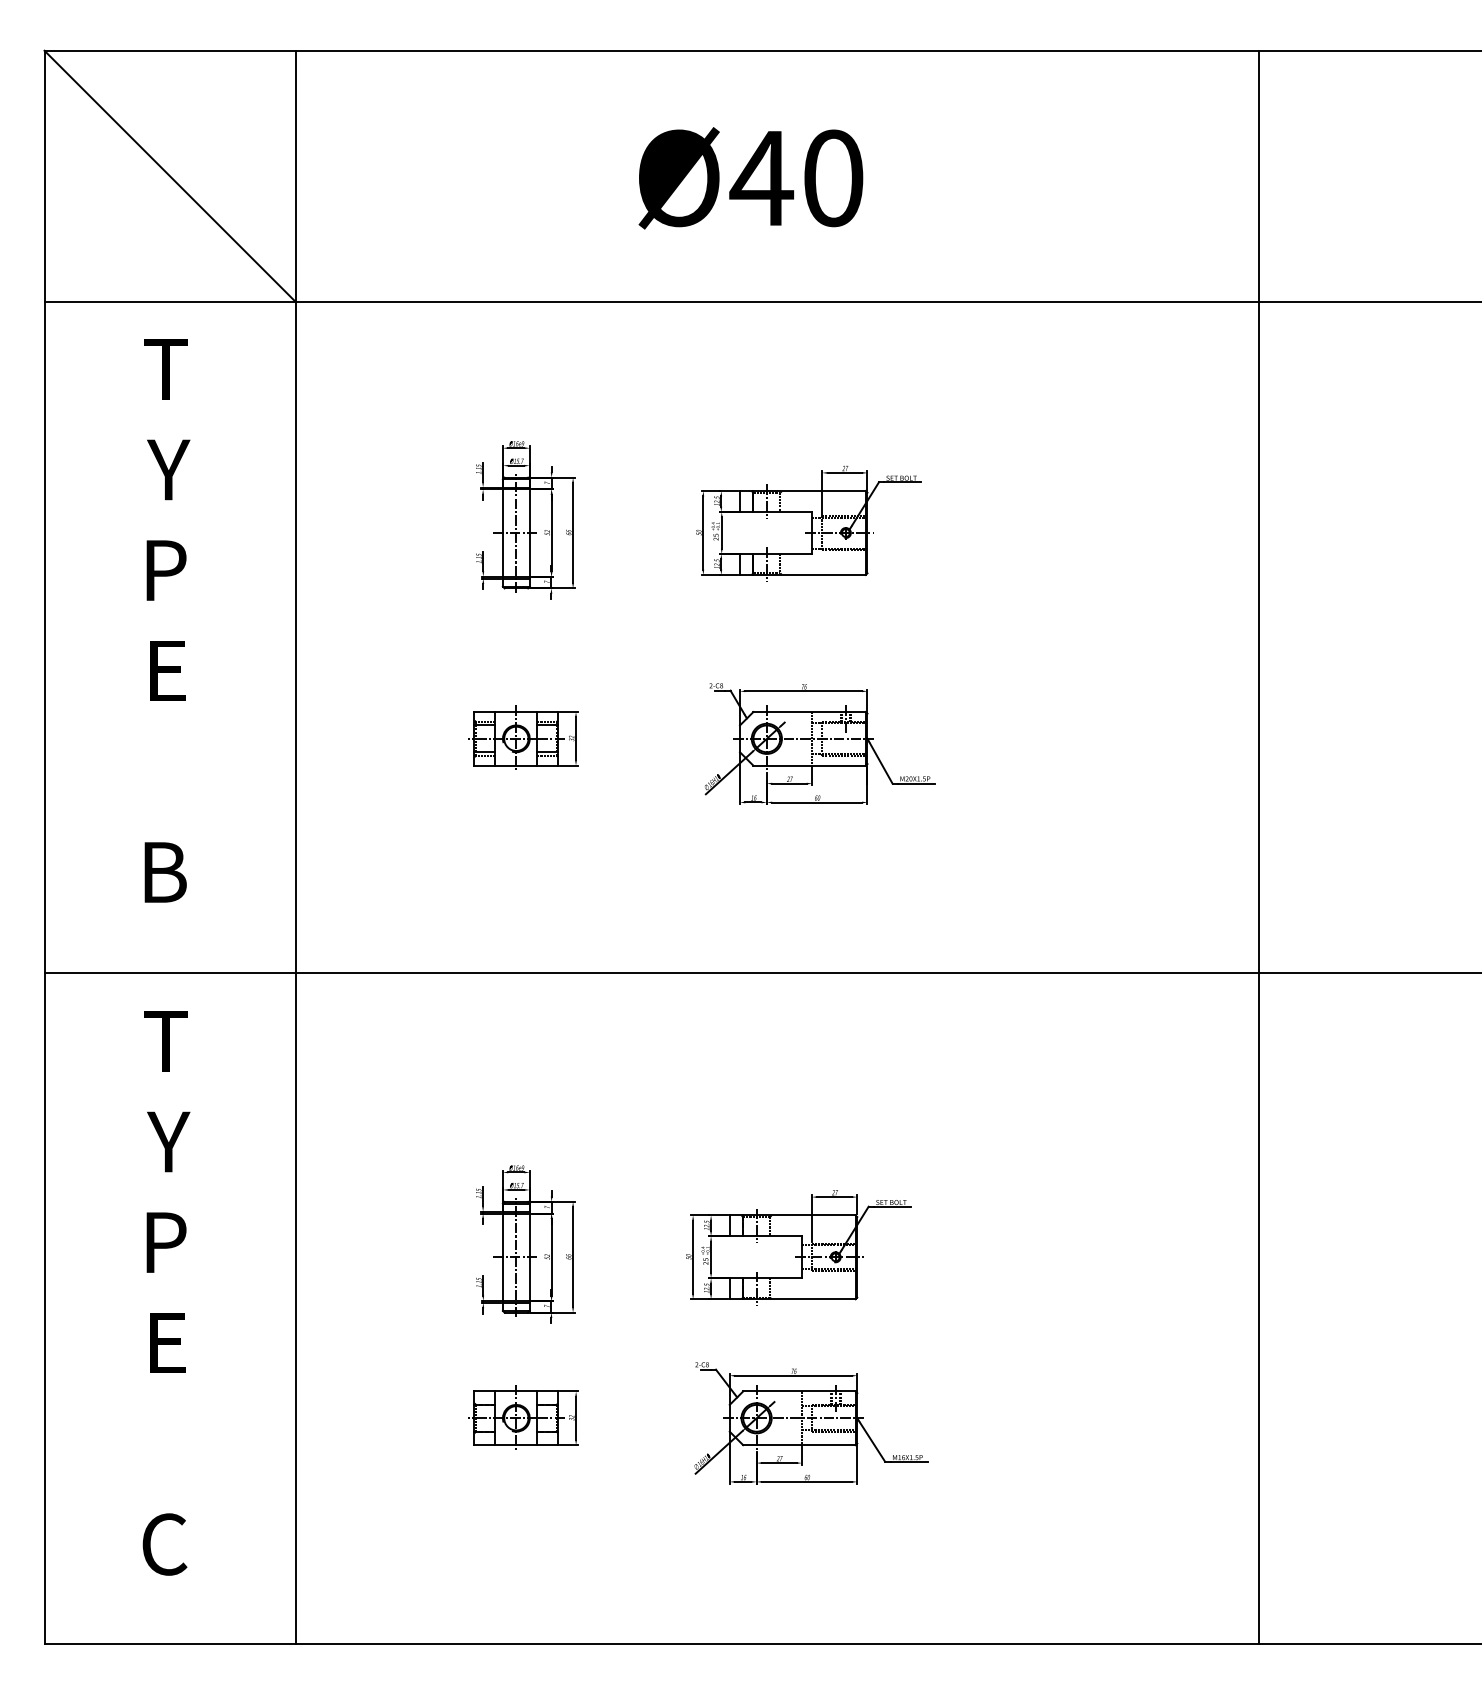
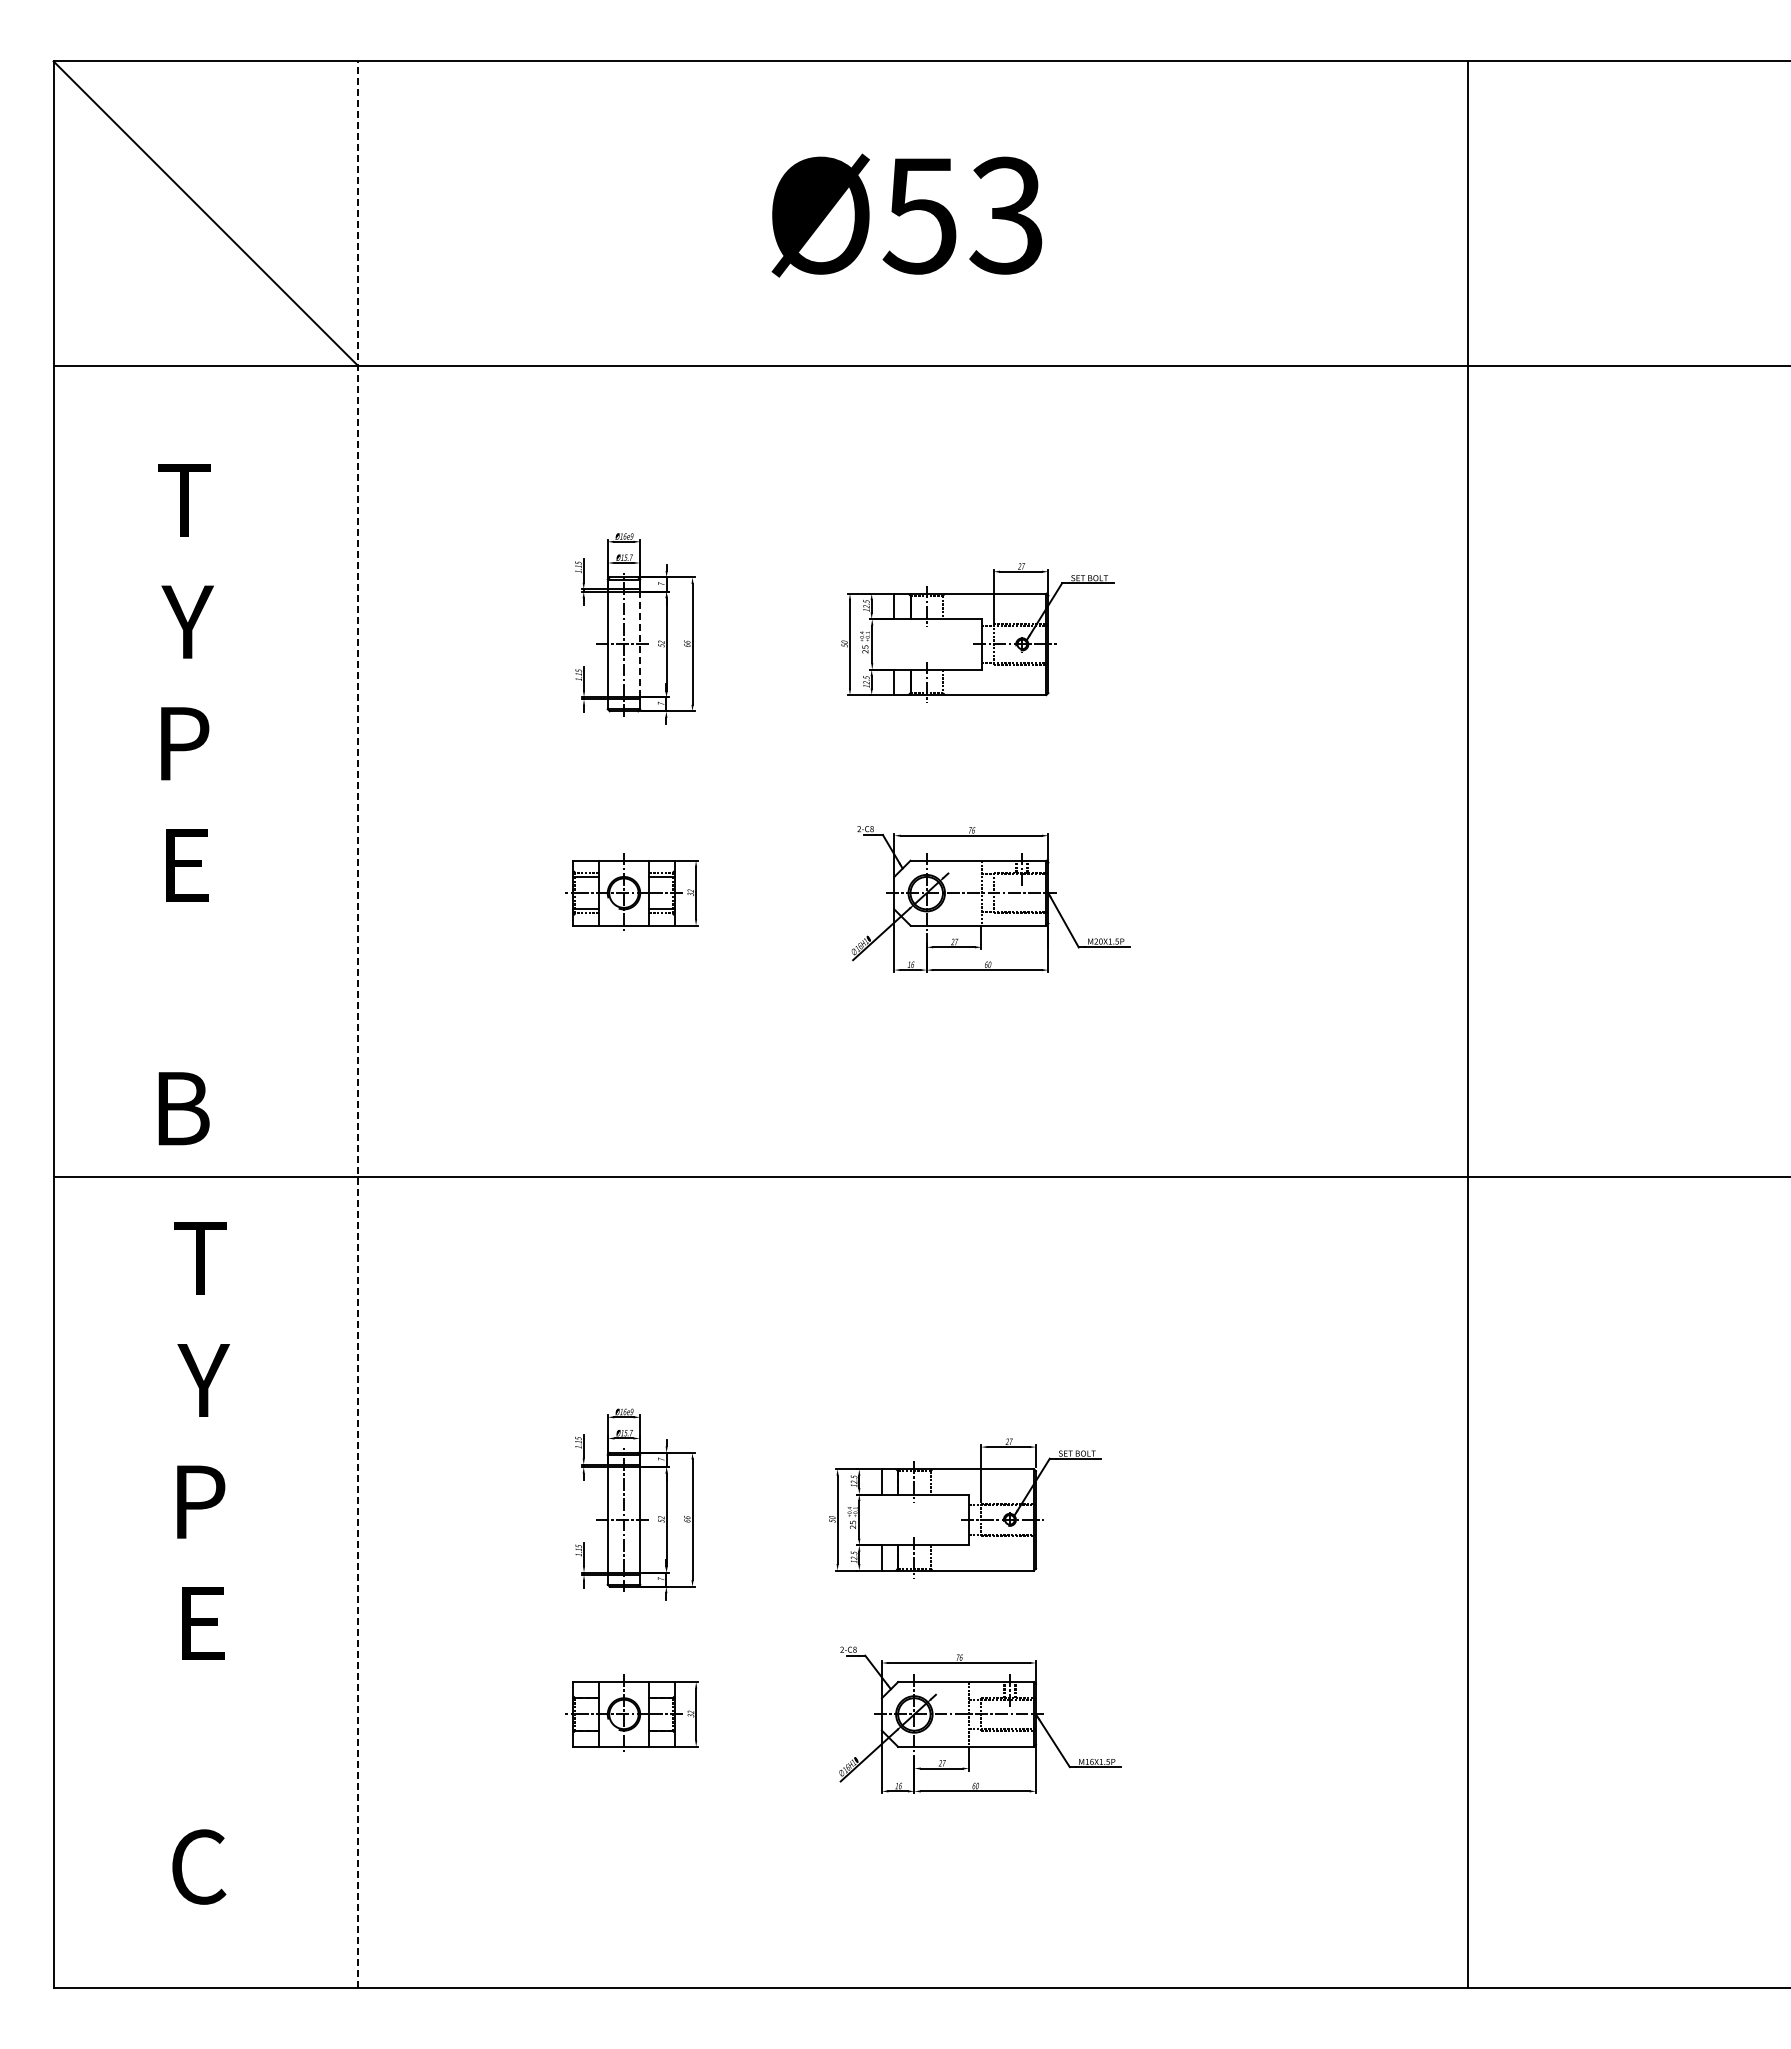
text: (796, 178) -> (962, 215), Ø40 -> Ø53
line: (530, 533) -> (640, 644), solid -> dashed
text: (166, 620) -> (185, 804), moved
line: (295, 847) -> (357, 1024), solid -> dashed
line: (1258, 847) -> (1467, 1024), moved

